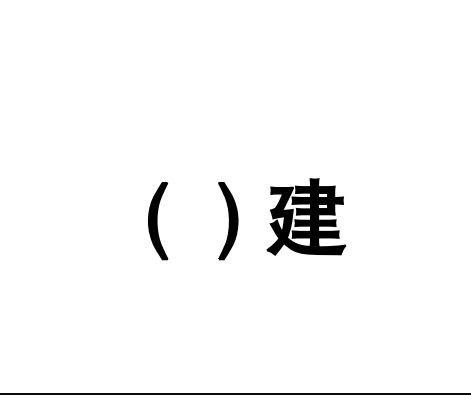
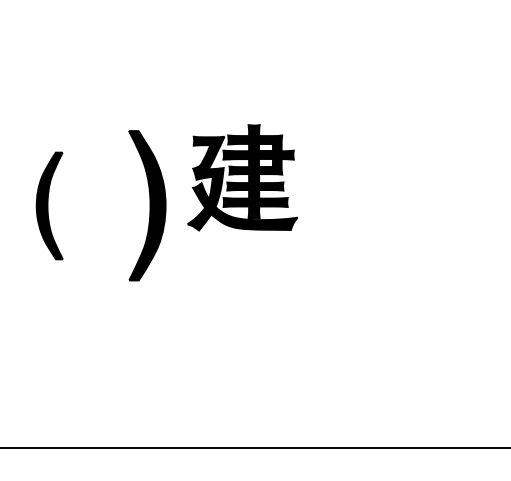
part: (306, 216) -> (242, 177), moved
part: (228, 221) -> (147, 206), size x1.4

